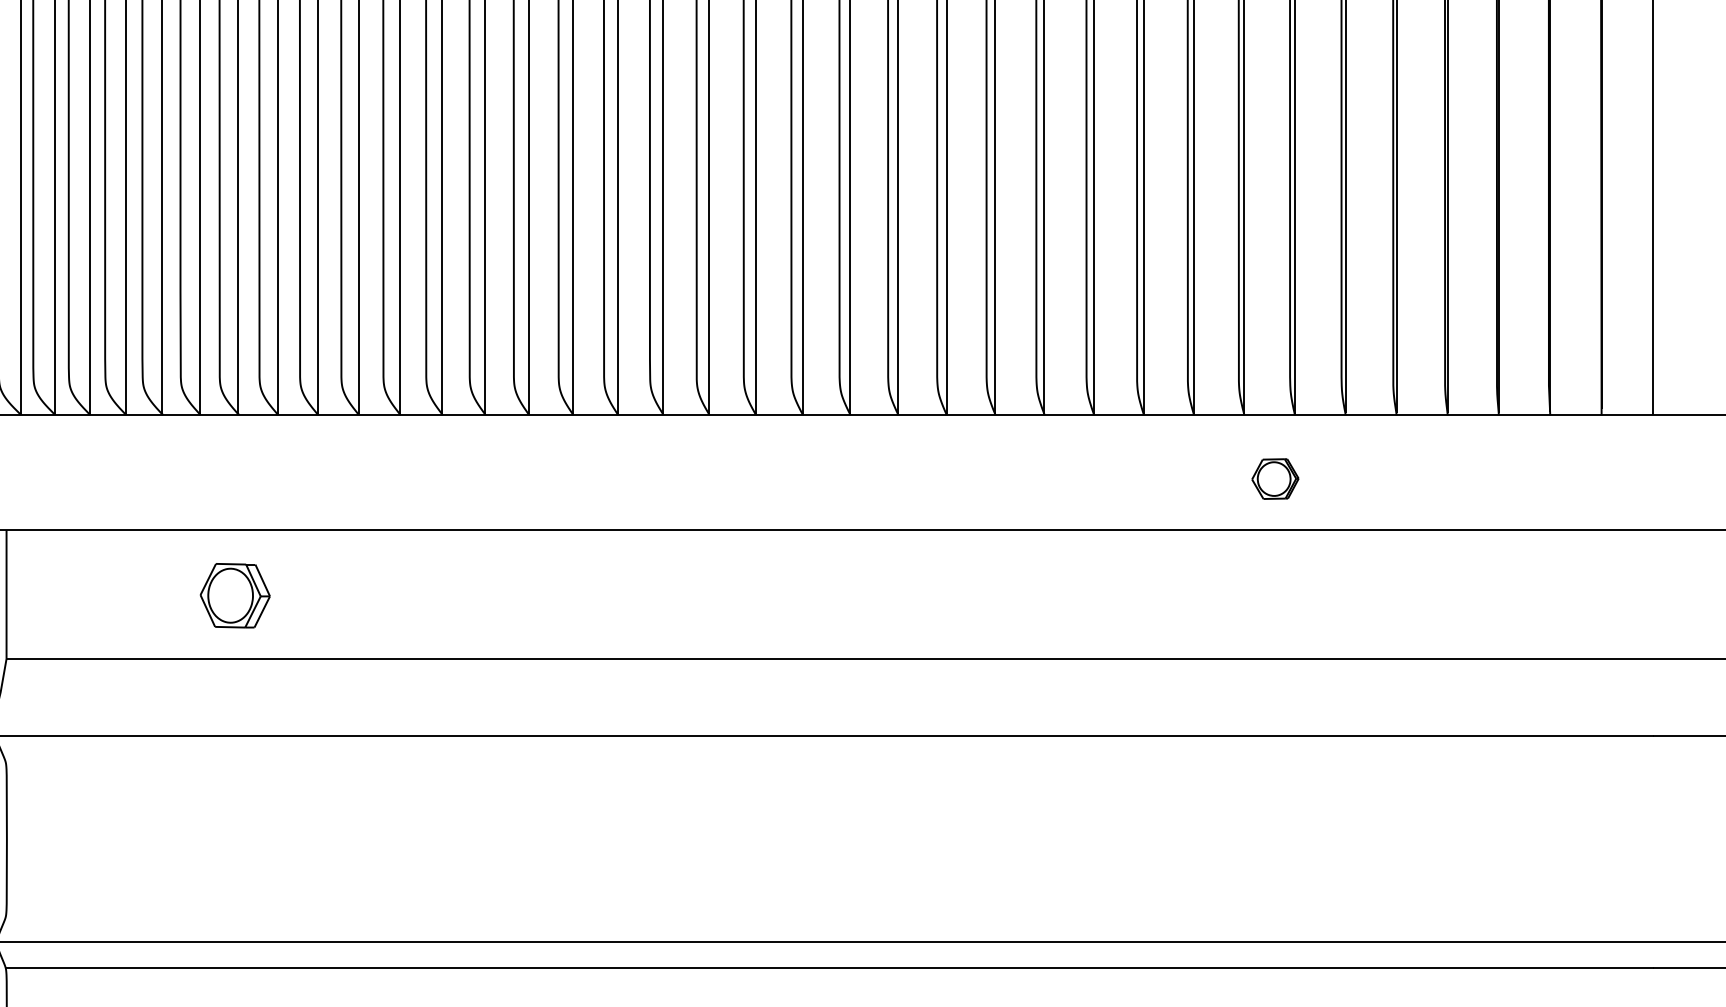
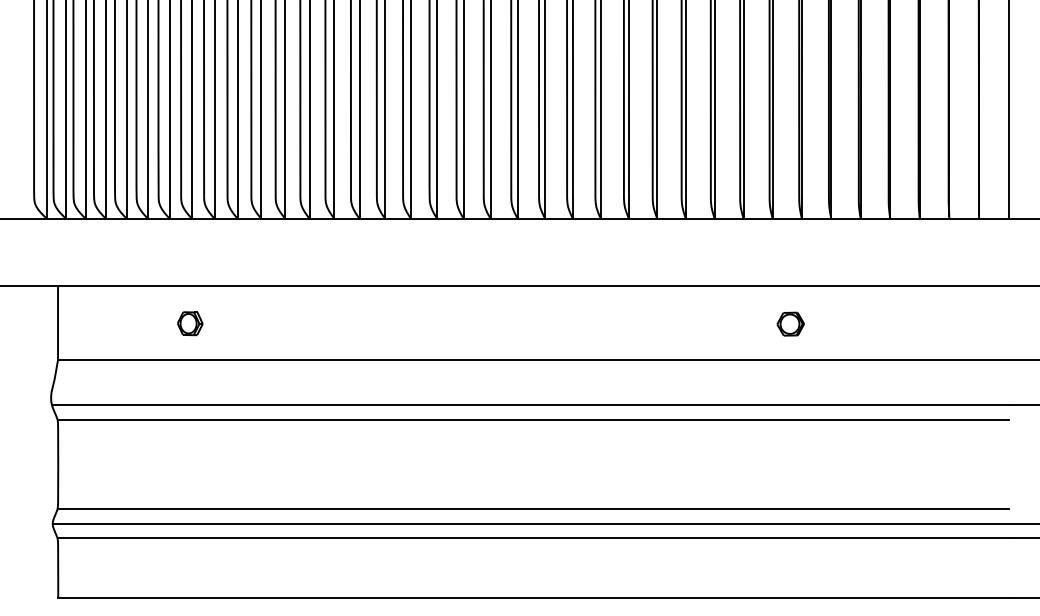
part: (1275, 477) -> (790, 323), moved
part: (235, 595) -> (190, 323), size x0.62
line: (828, 761) -> (532, 419), added
line: (828, 916) -> (532, 508), added

